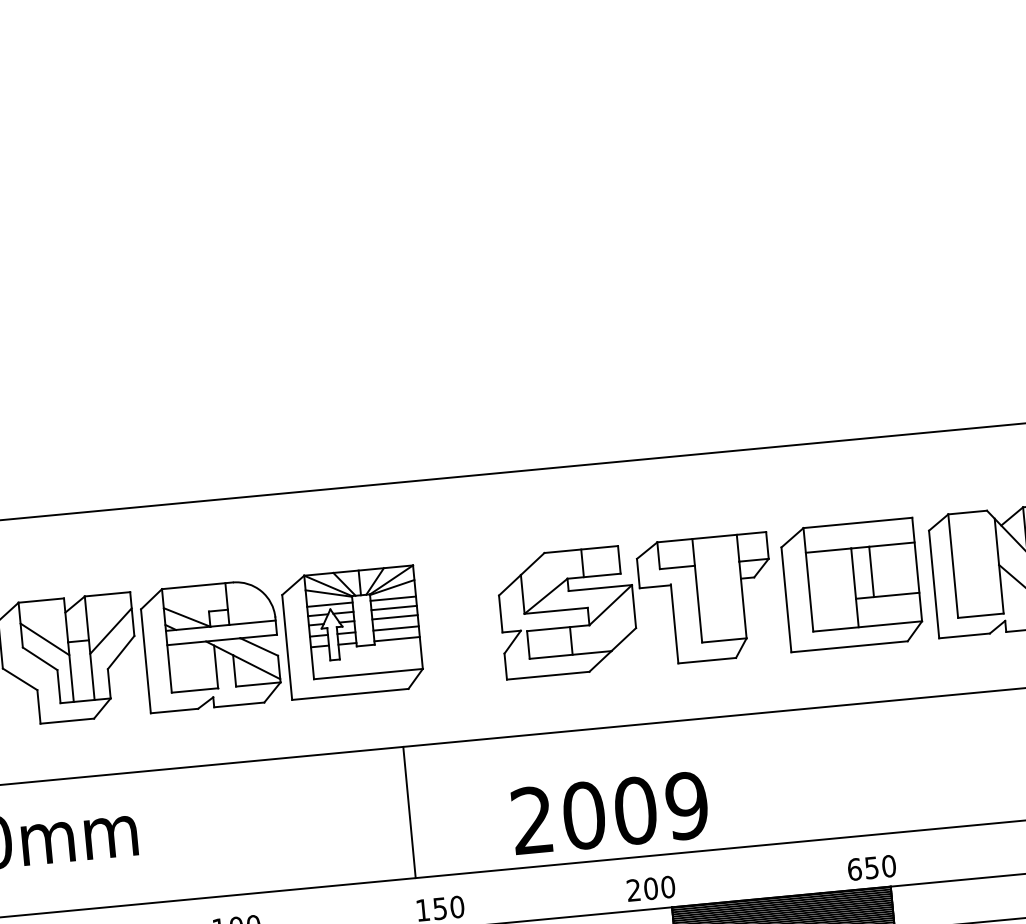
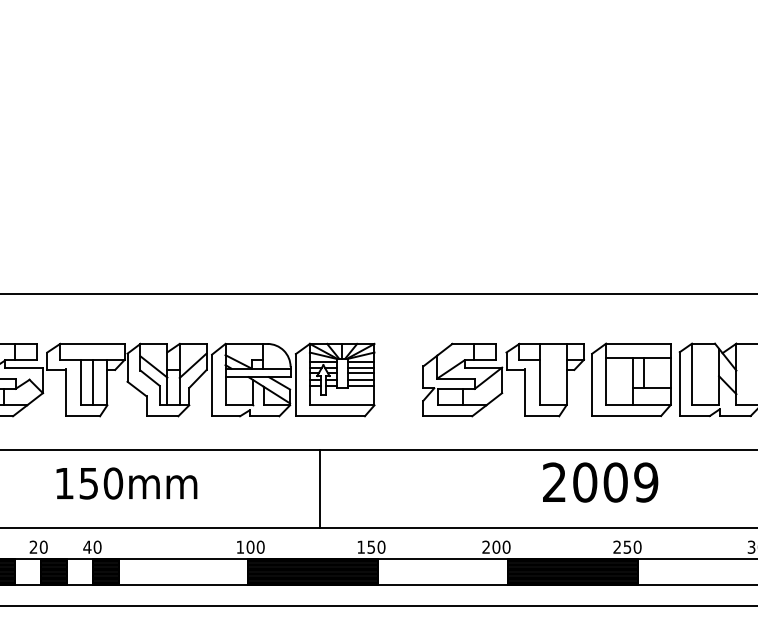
line: (409, 811) -> (319, 488), moved
text: (609, 813) -> (600, 482), moved
text: (854, 868) -> (617, 546), 650 -> 250

